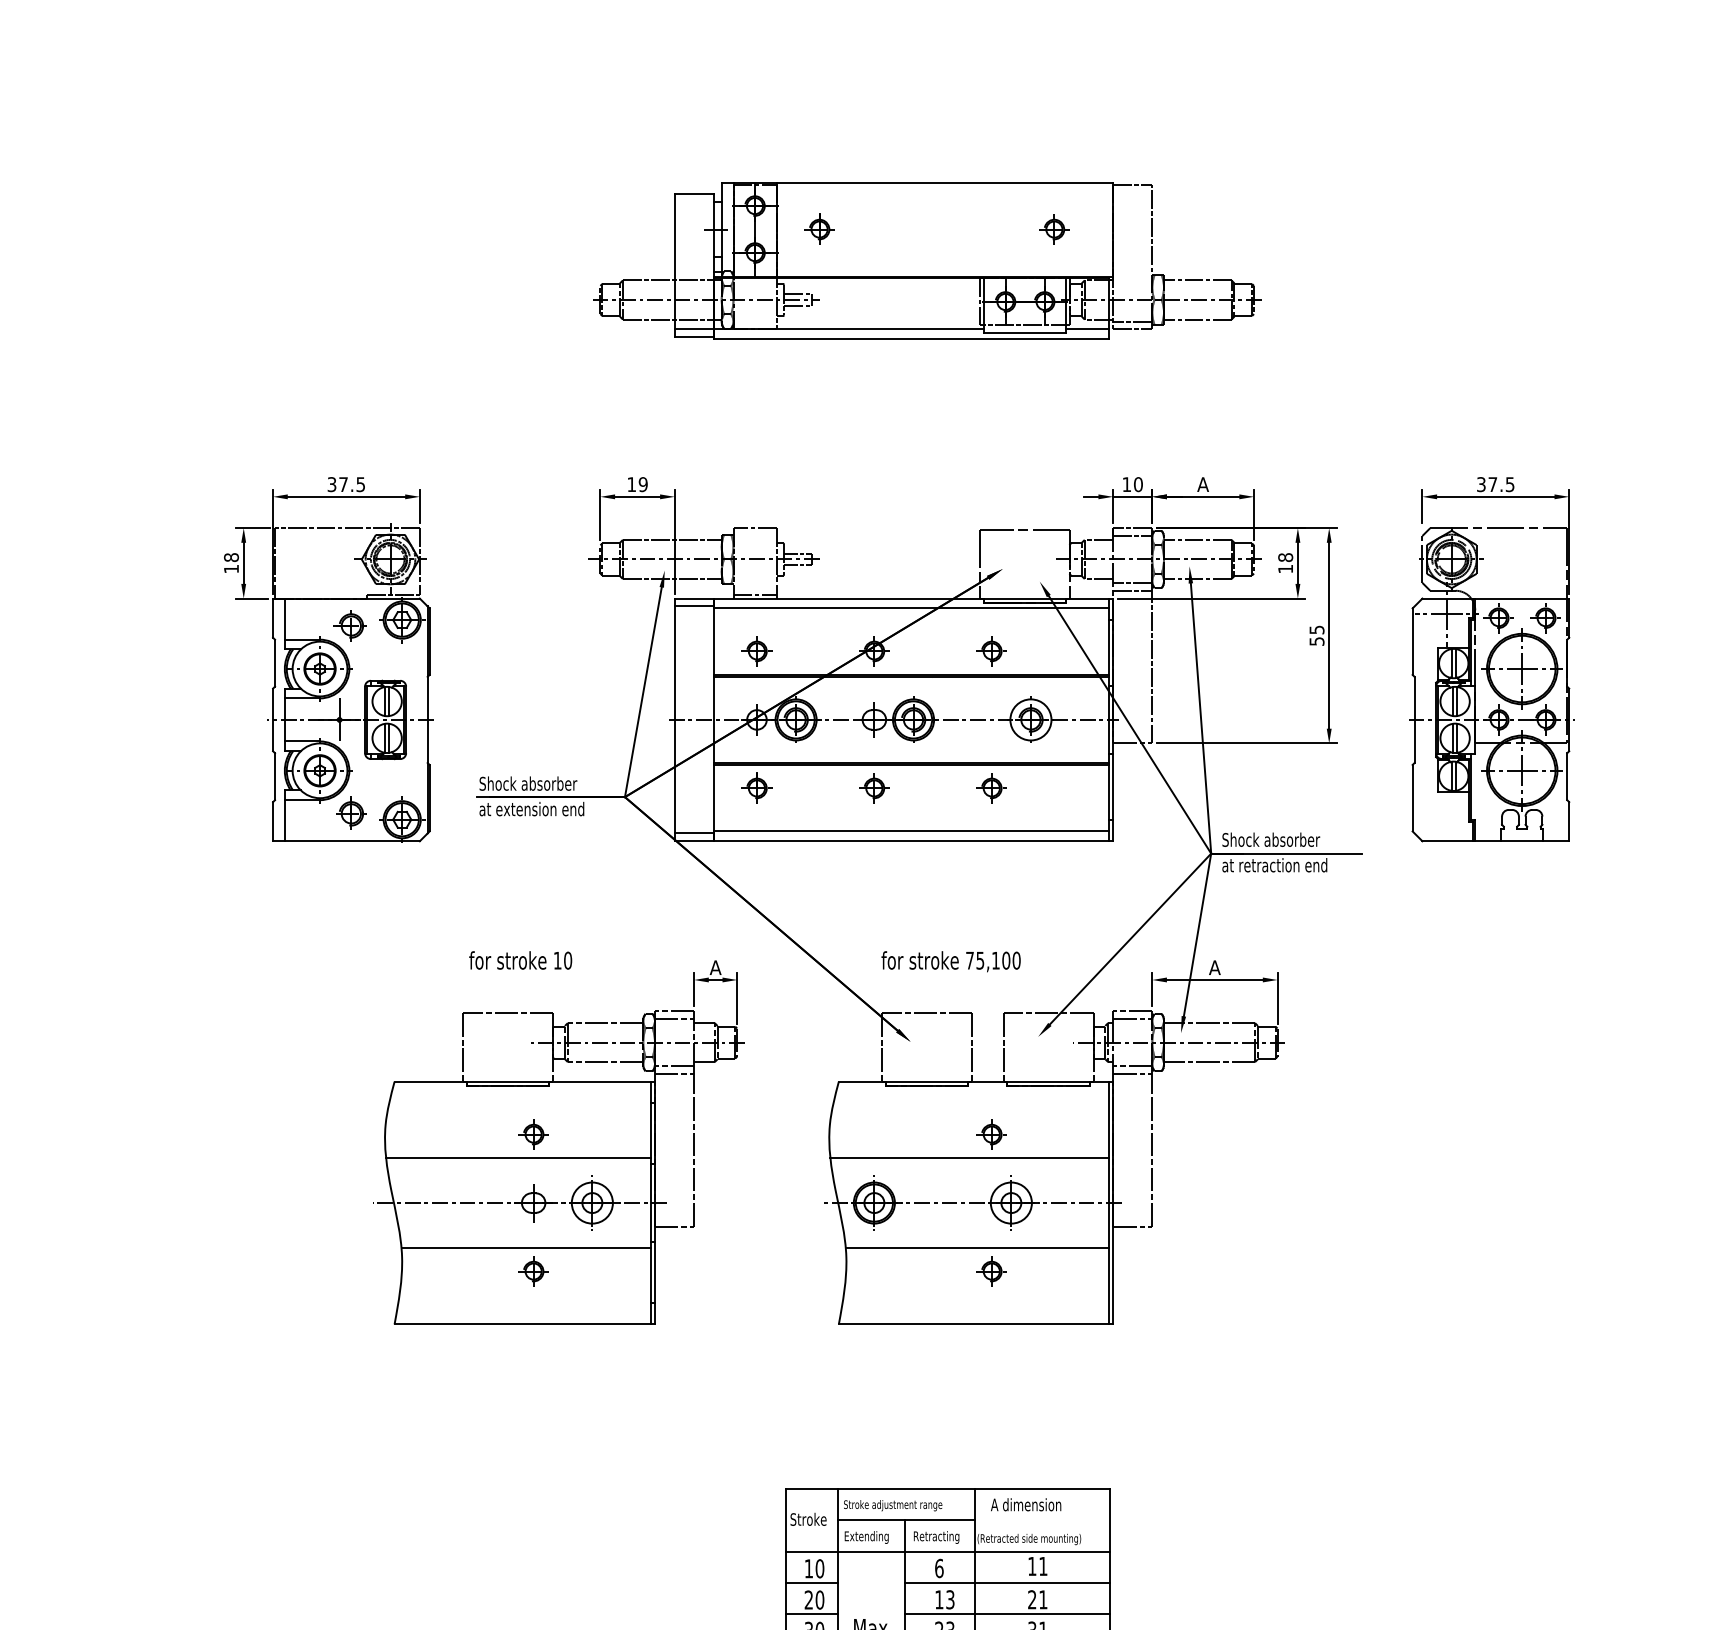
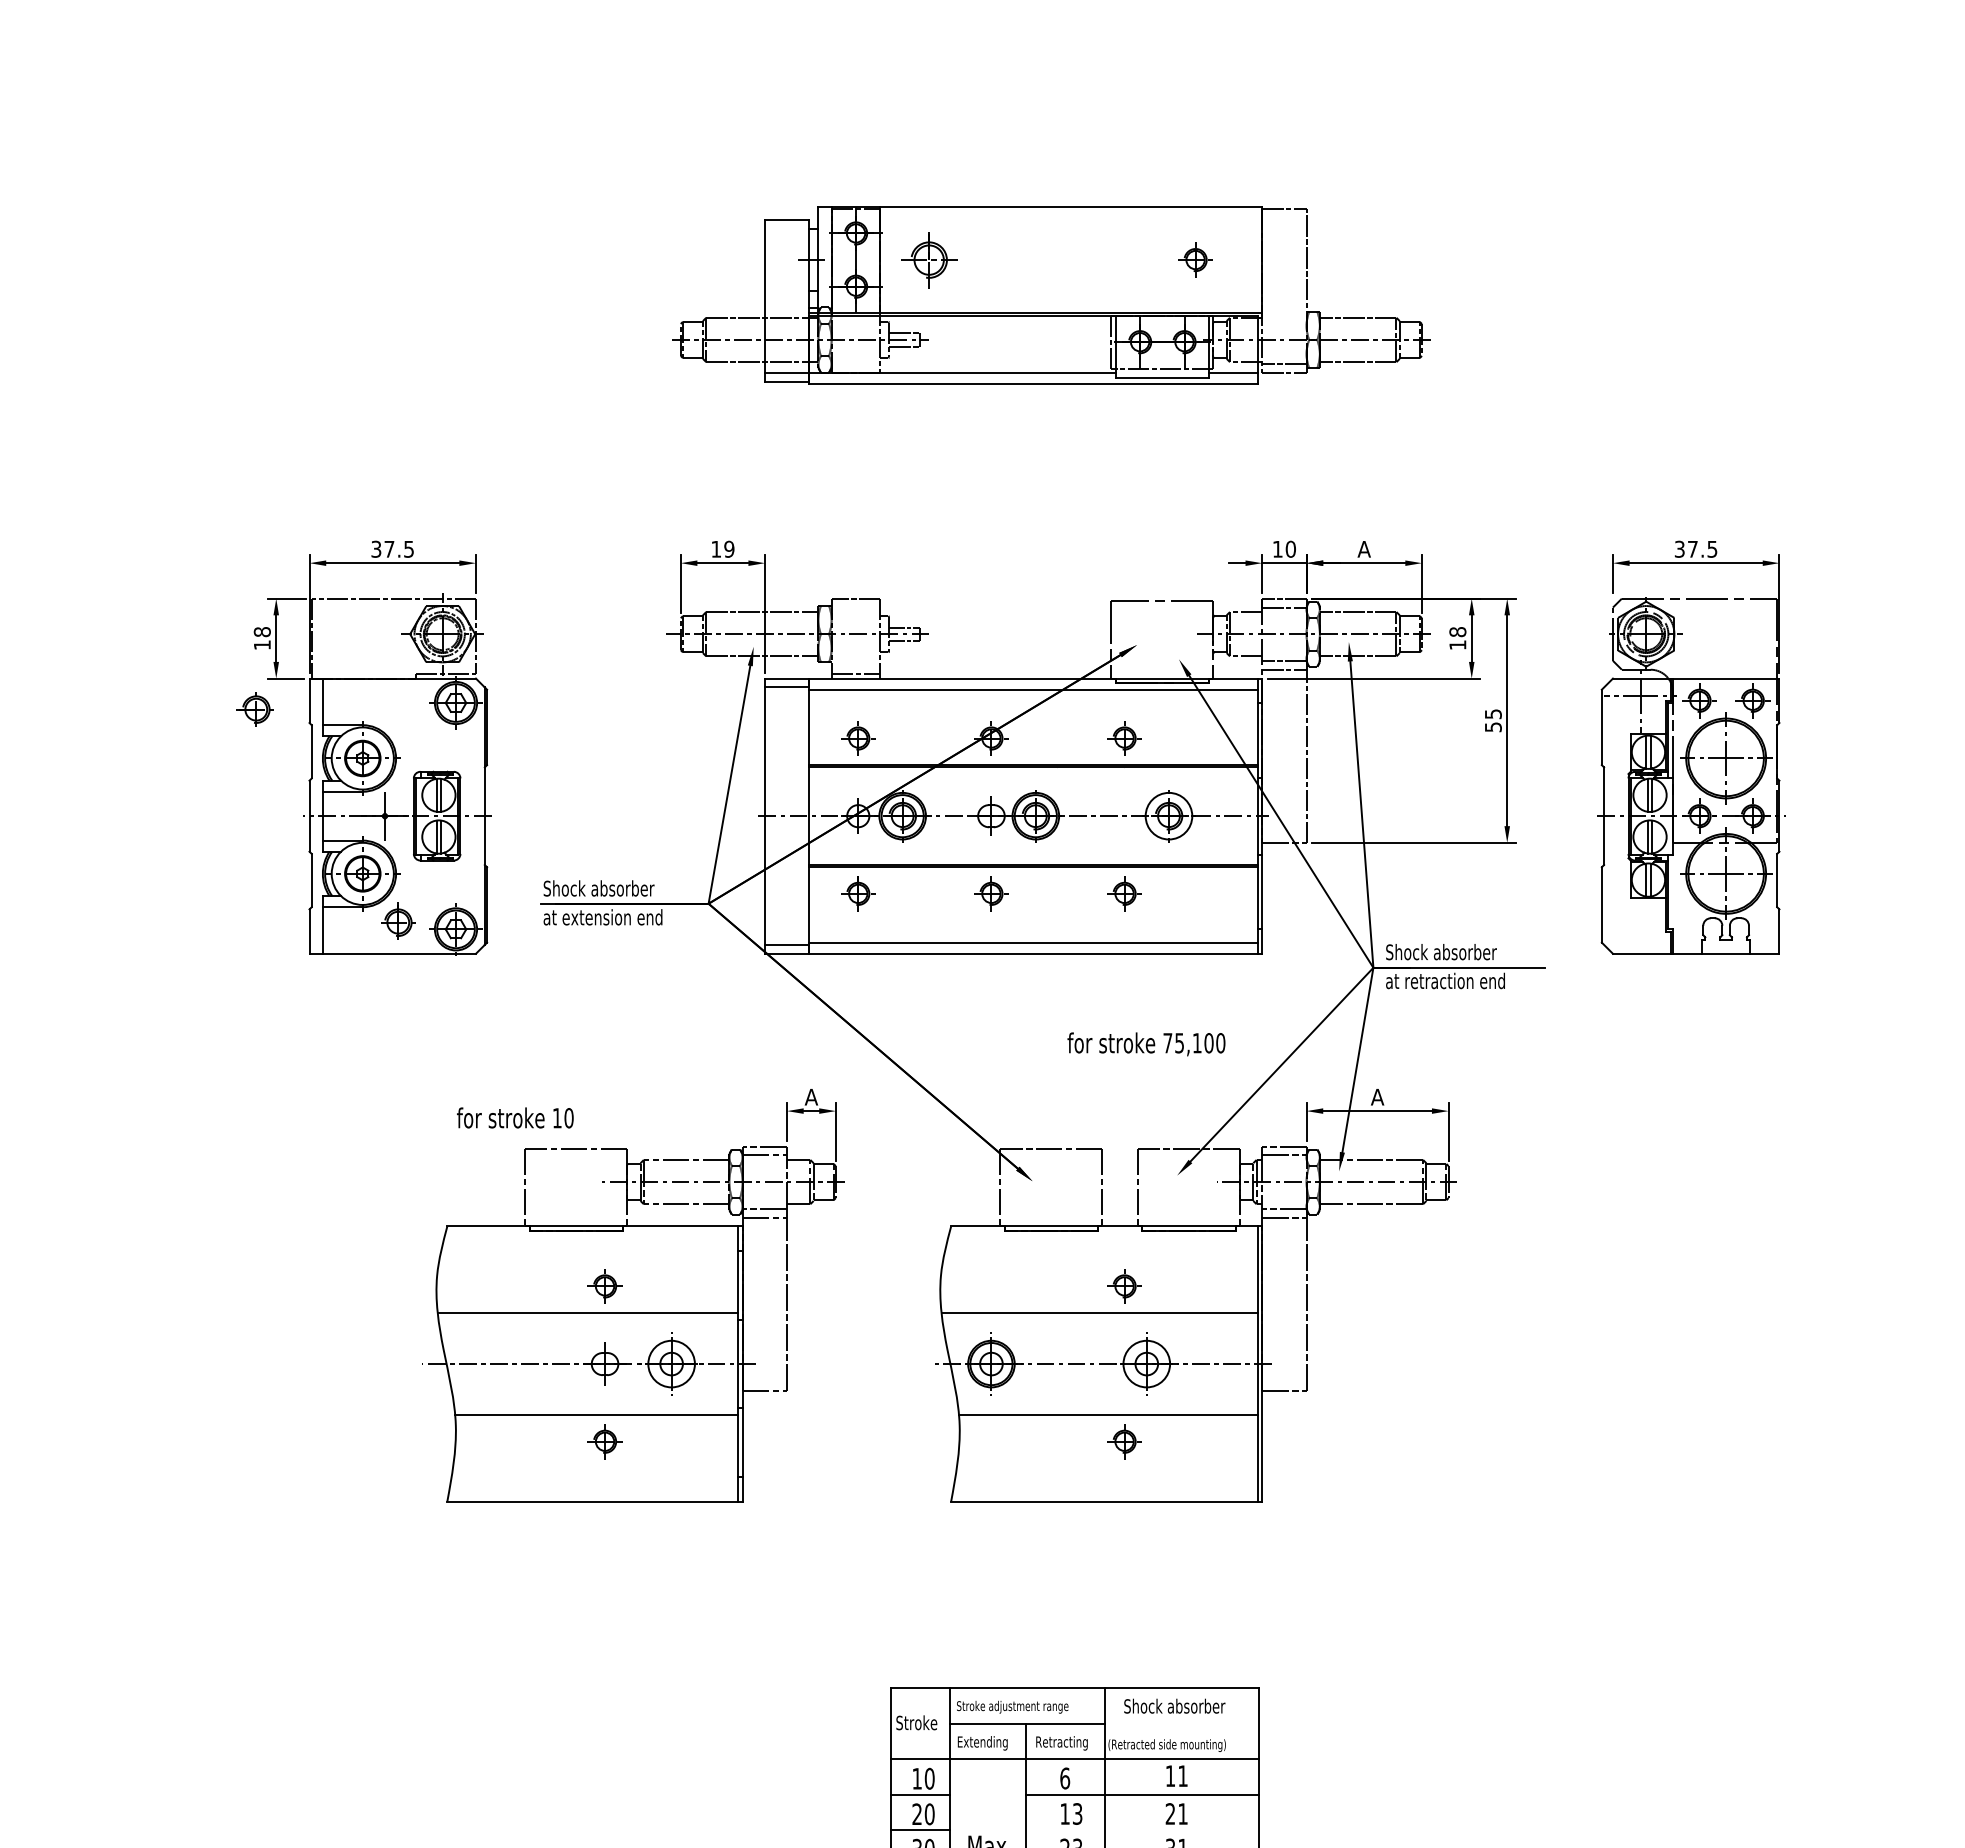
part: (819, 229) -> (929, 259), size x1.6
part: (349, 625) -> (254, 709), moved
text: (520, 960) -> (515, 1117), moved
text: (951, 961) -> (1146, 1044), moved
text: (1035, 1504) -> (1174, 1705), A dimension -> Shock absorber
line: (1006, 1614) -> (1141, 1830), removed

